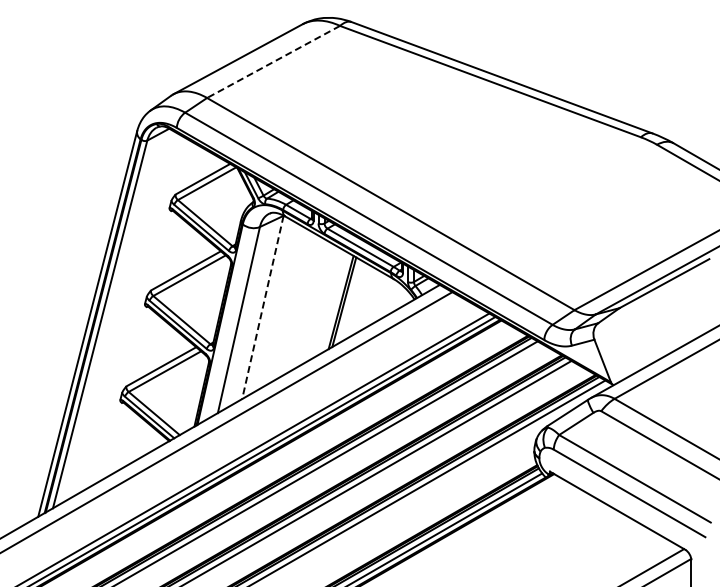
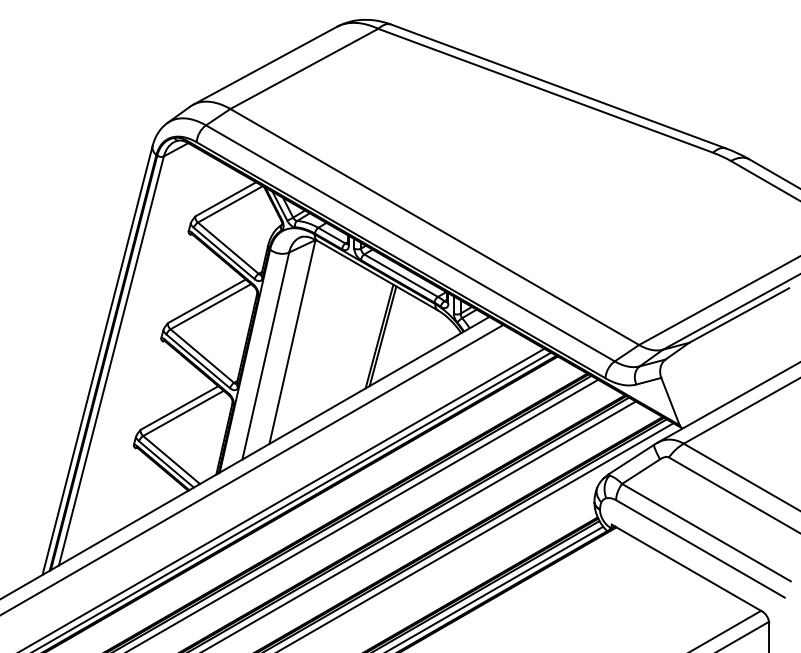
line: (273, 61) -> (304, 68), dashed -> solid
line: (262, 307) -> (292, 342), dashed -> solid

